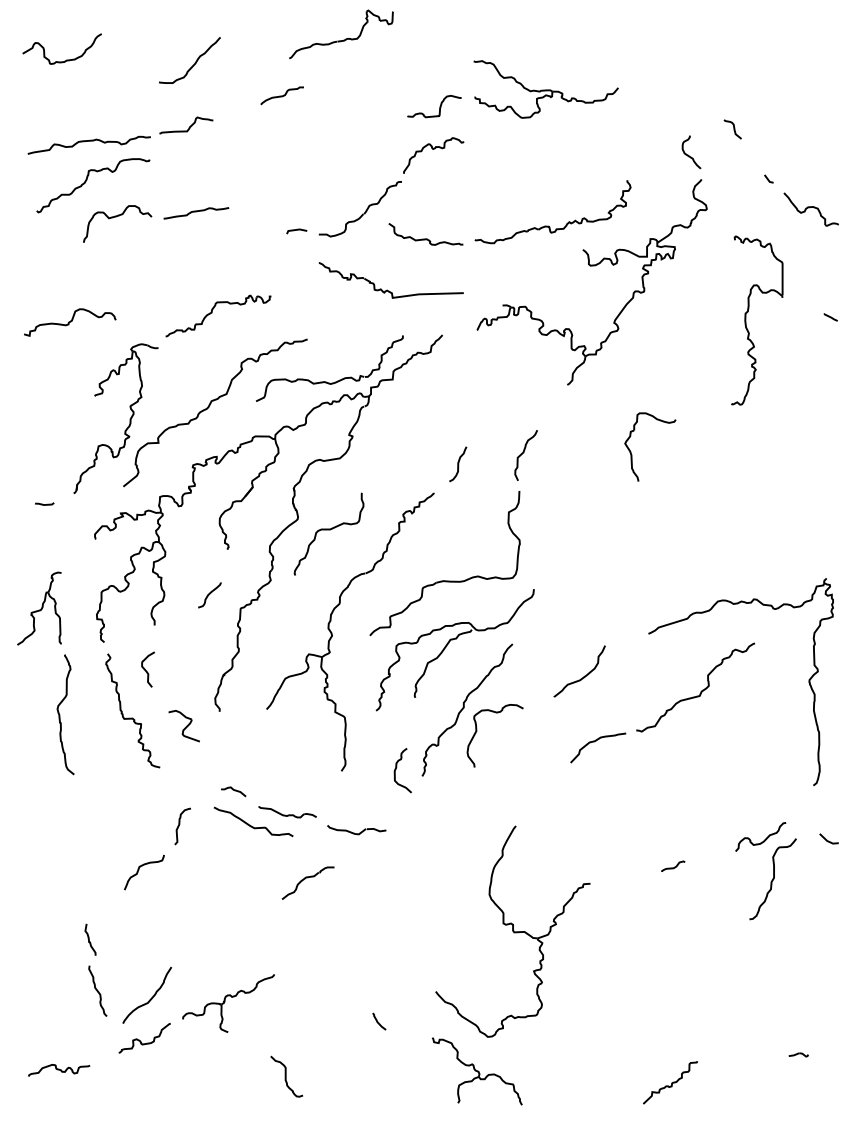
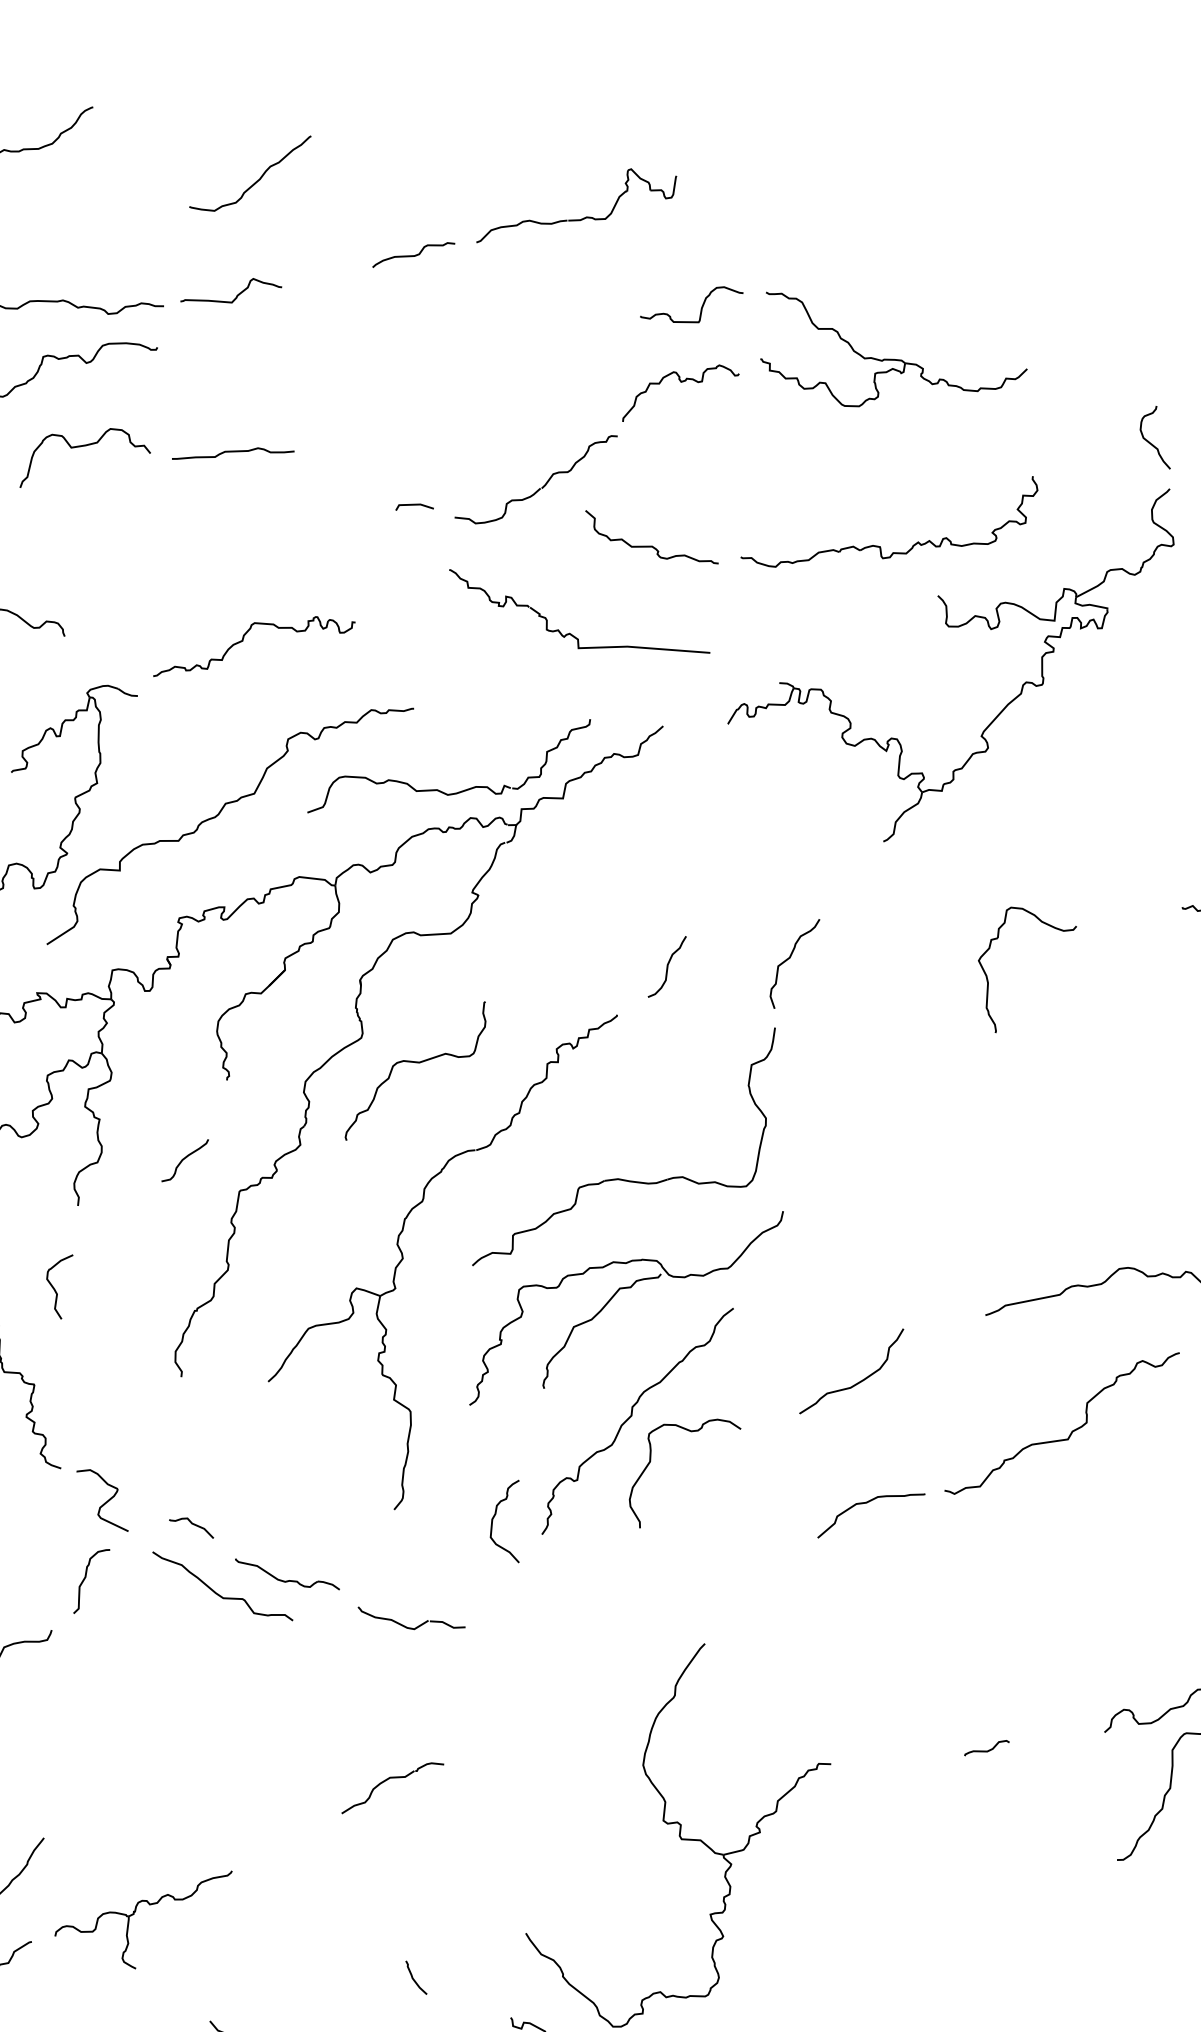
part: (341, 34) -> (577, 208), moved
part: (545, 89) -> (892, 358), moved
part: (183, 726) -> (101, 1500), moved
part: (307, 882) -> (391, 1787), moved

